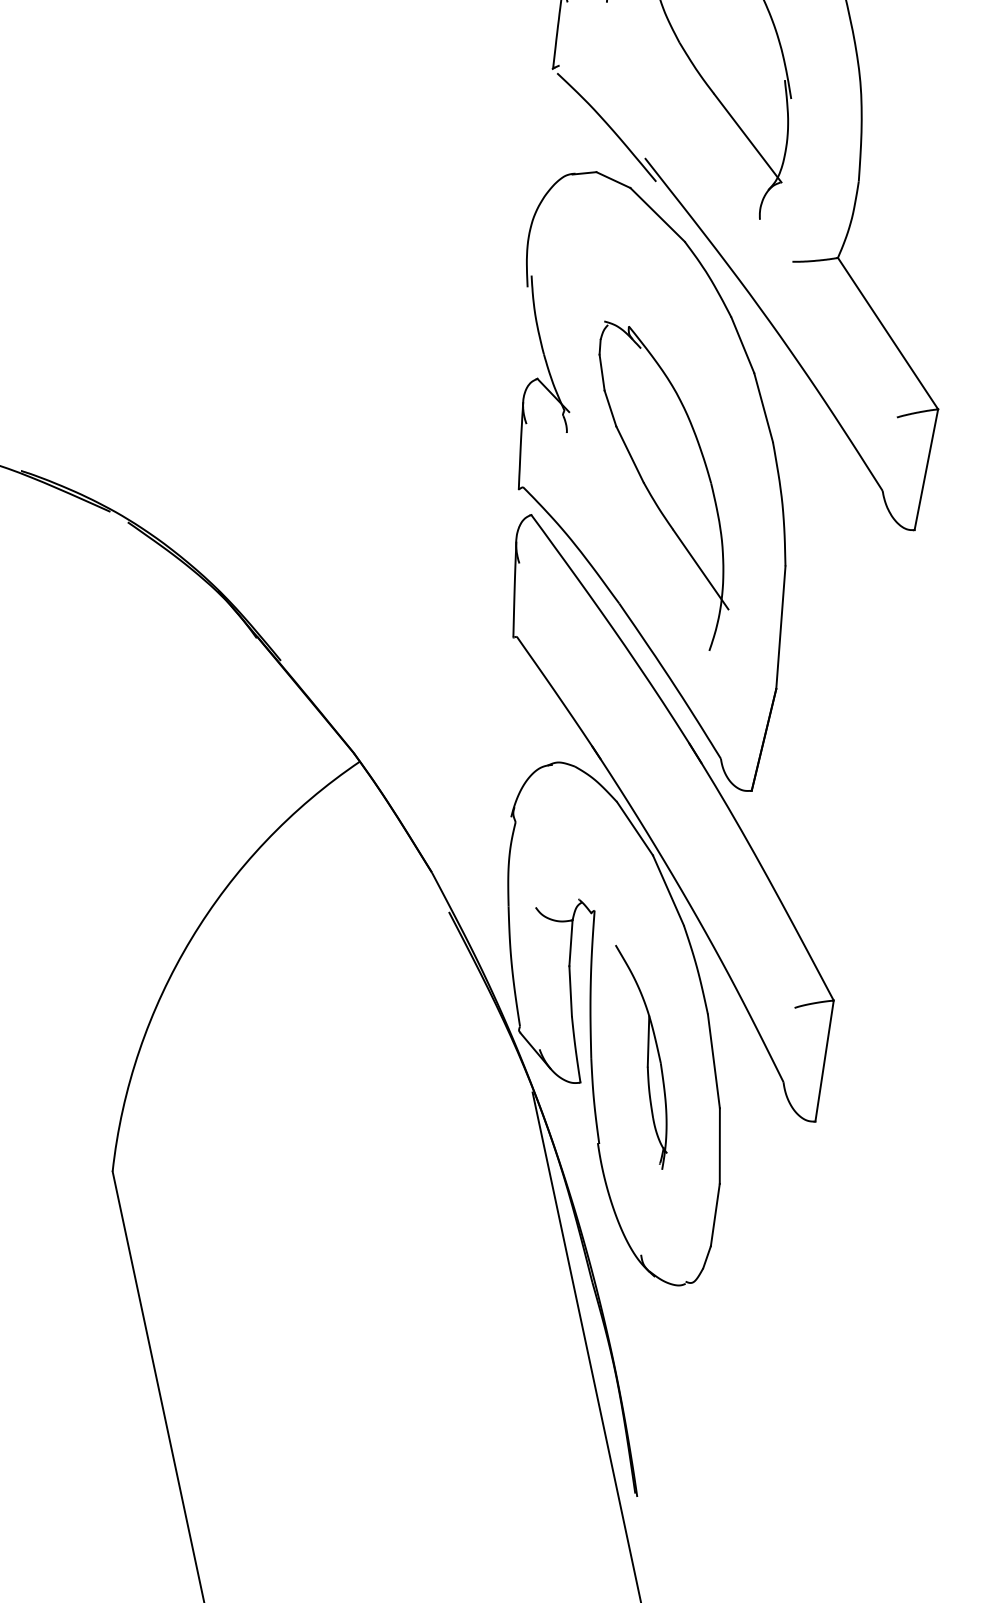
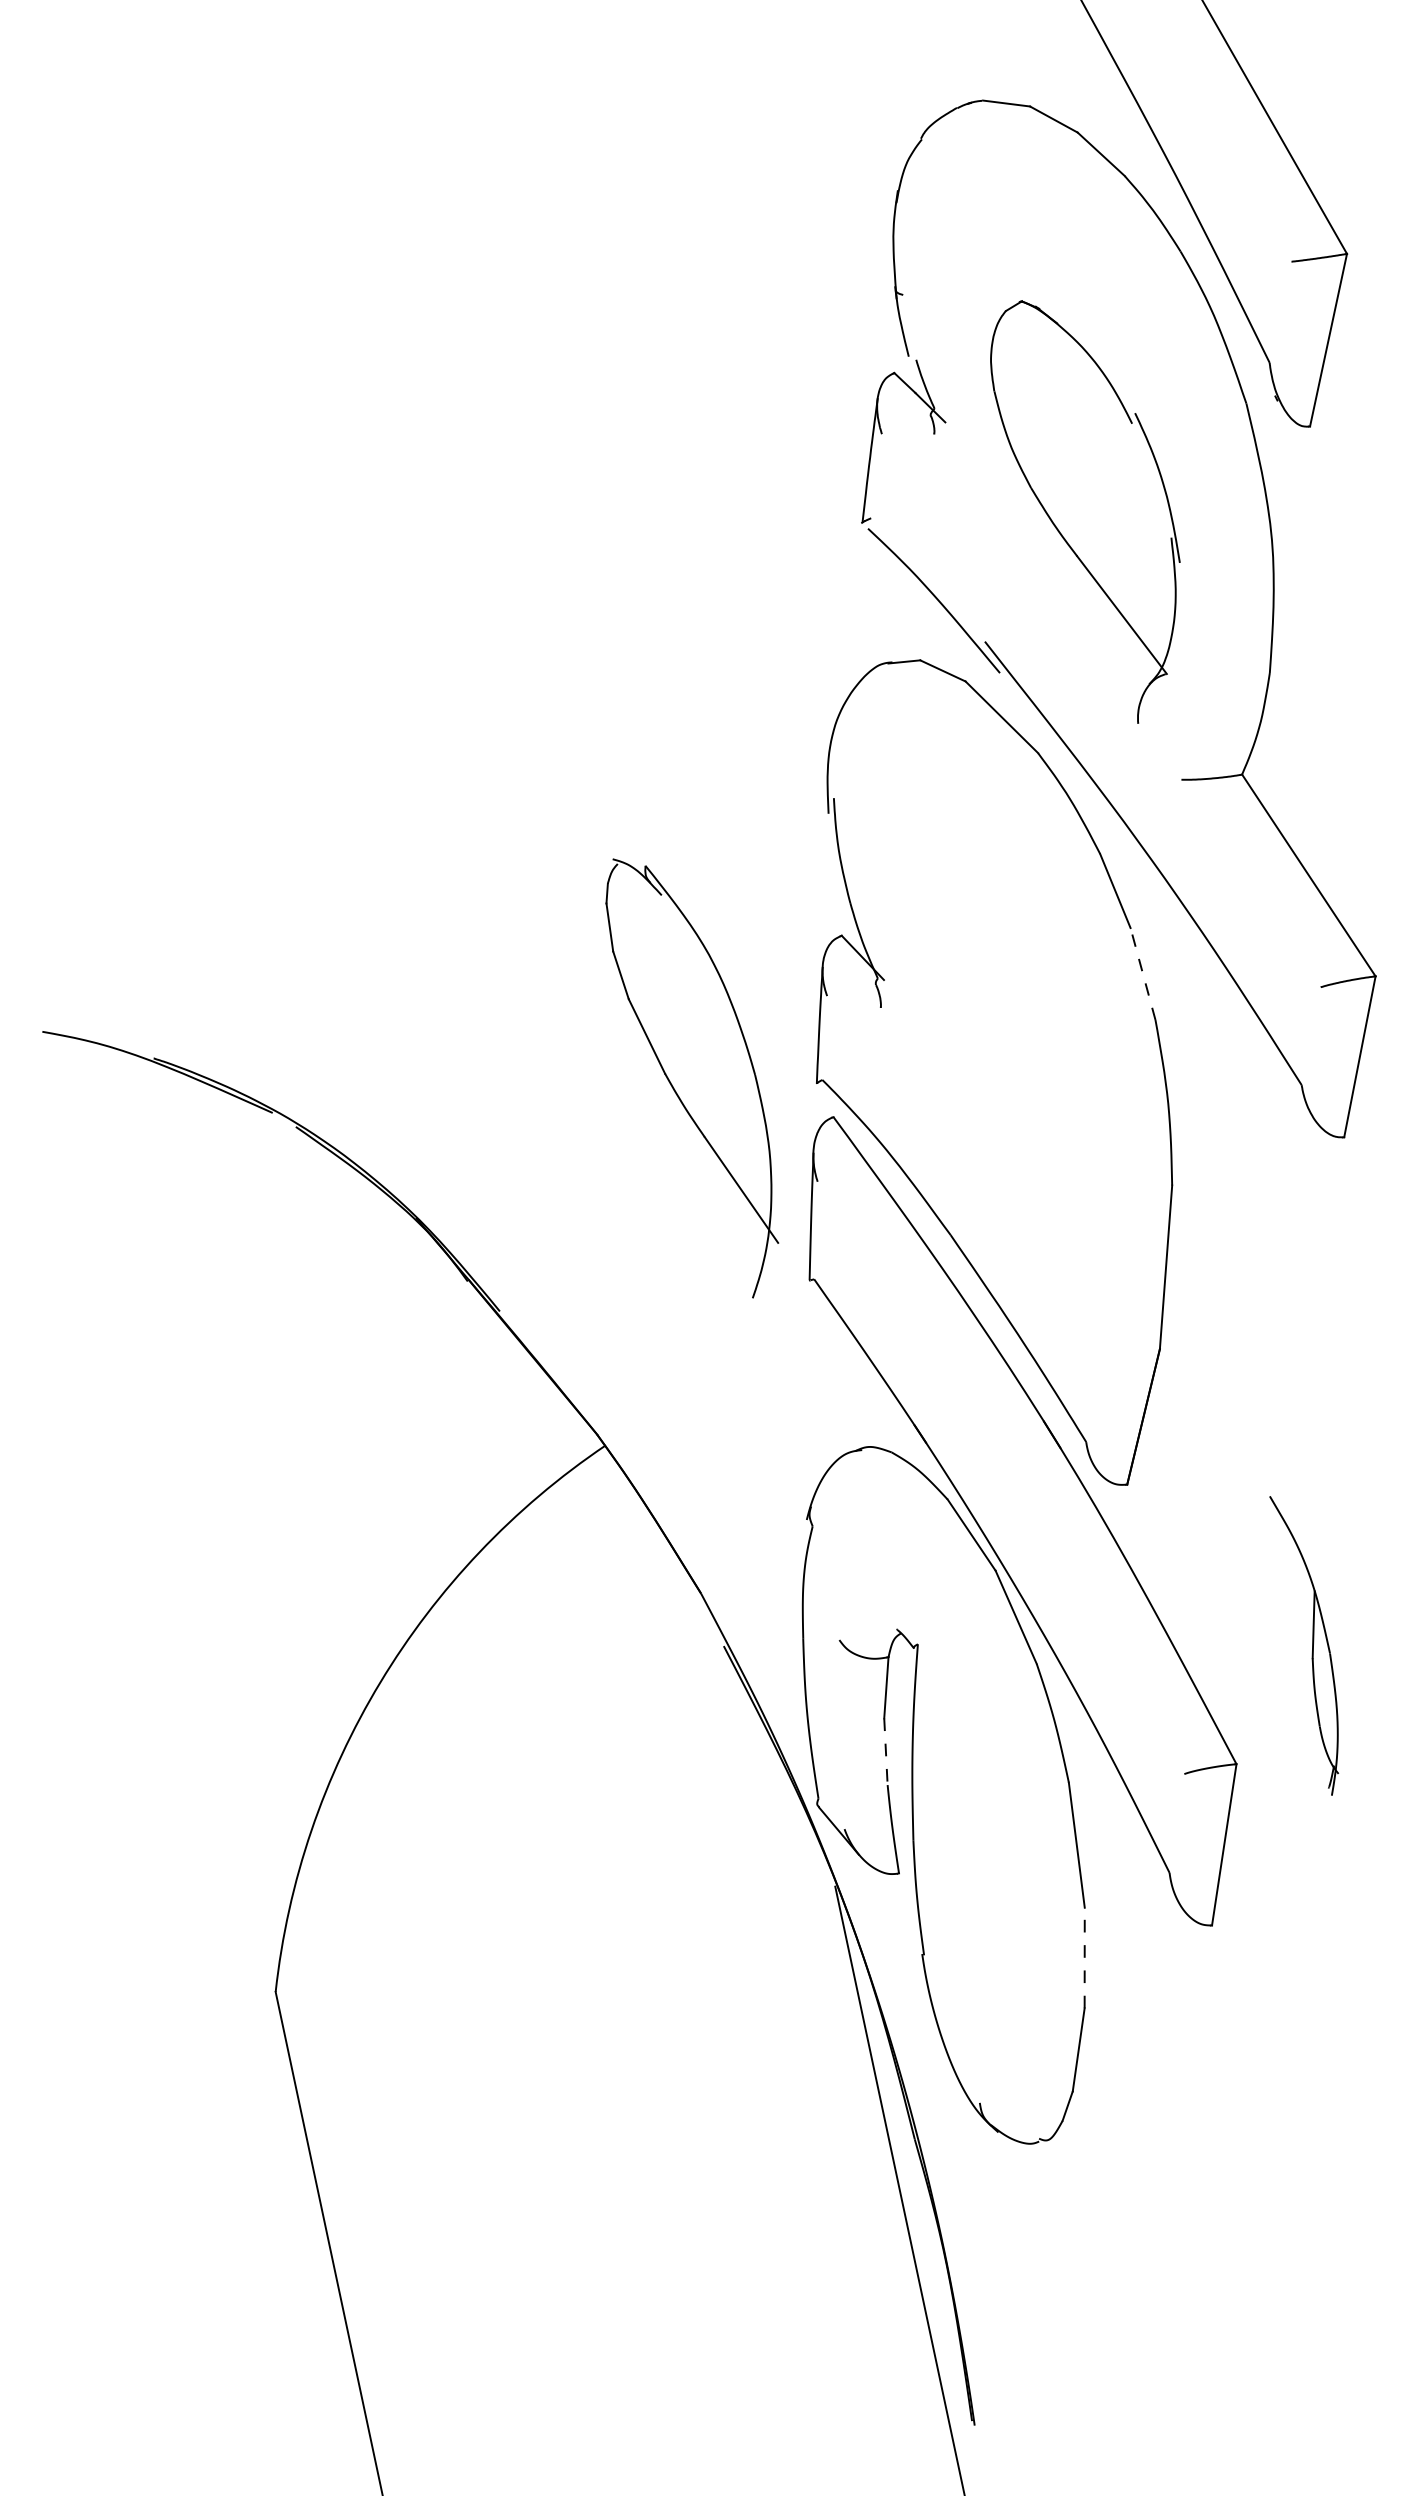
line: (763, 407) -> (1143, 974), solid -> dashed
part: (651, 494) -> (675, 1089), moved
line: (570, 991) -> (885, 1752), solid -> dashed
part: (647, 1057) -> (1312, 1645), moved
line: (719, 1145) -> (1084, 1957), solid -> dashed

